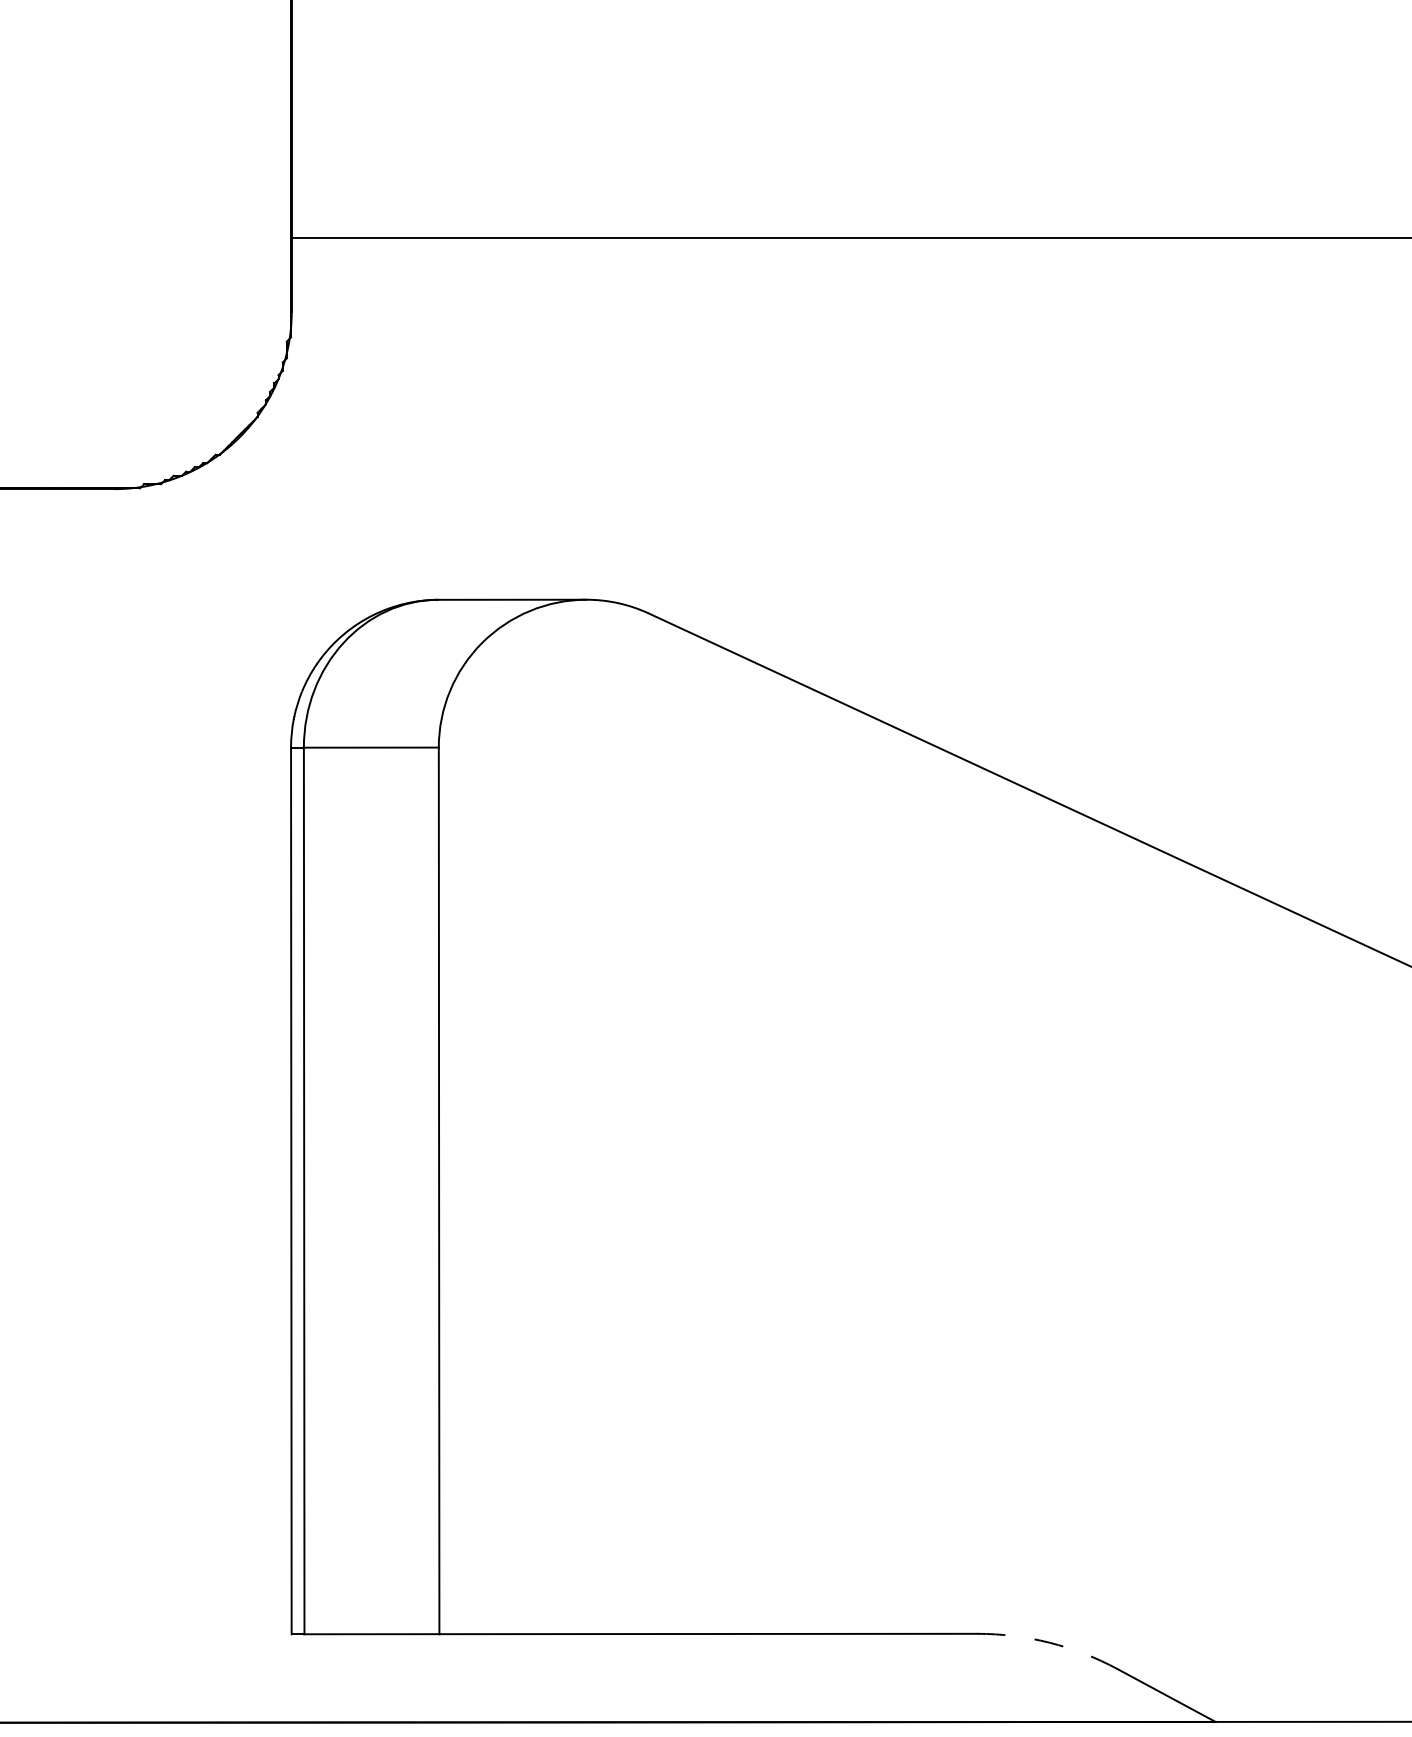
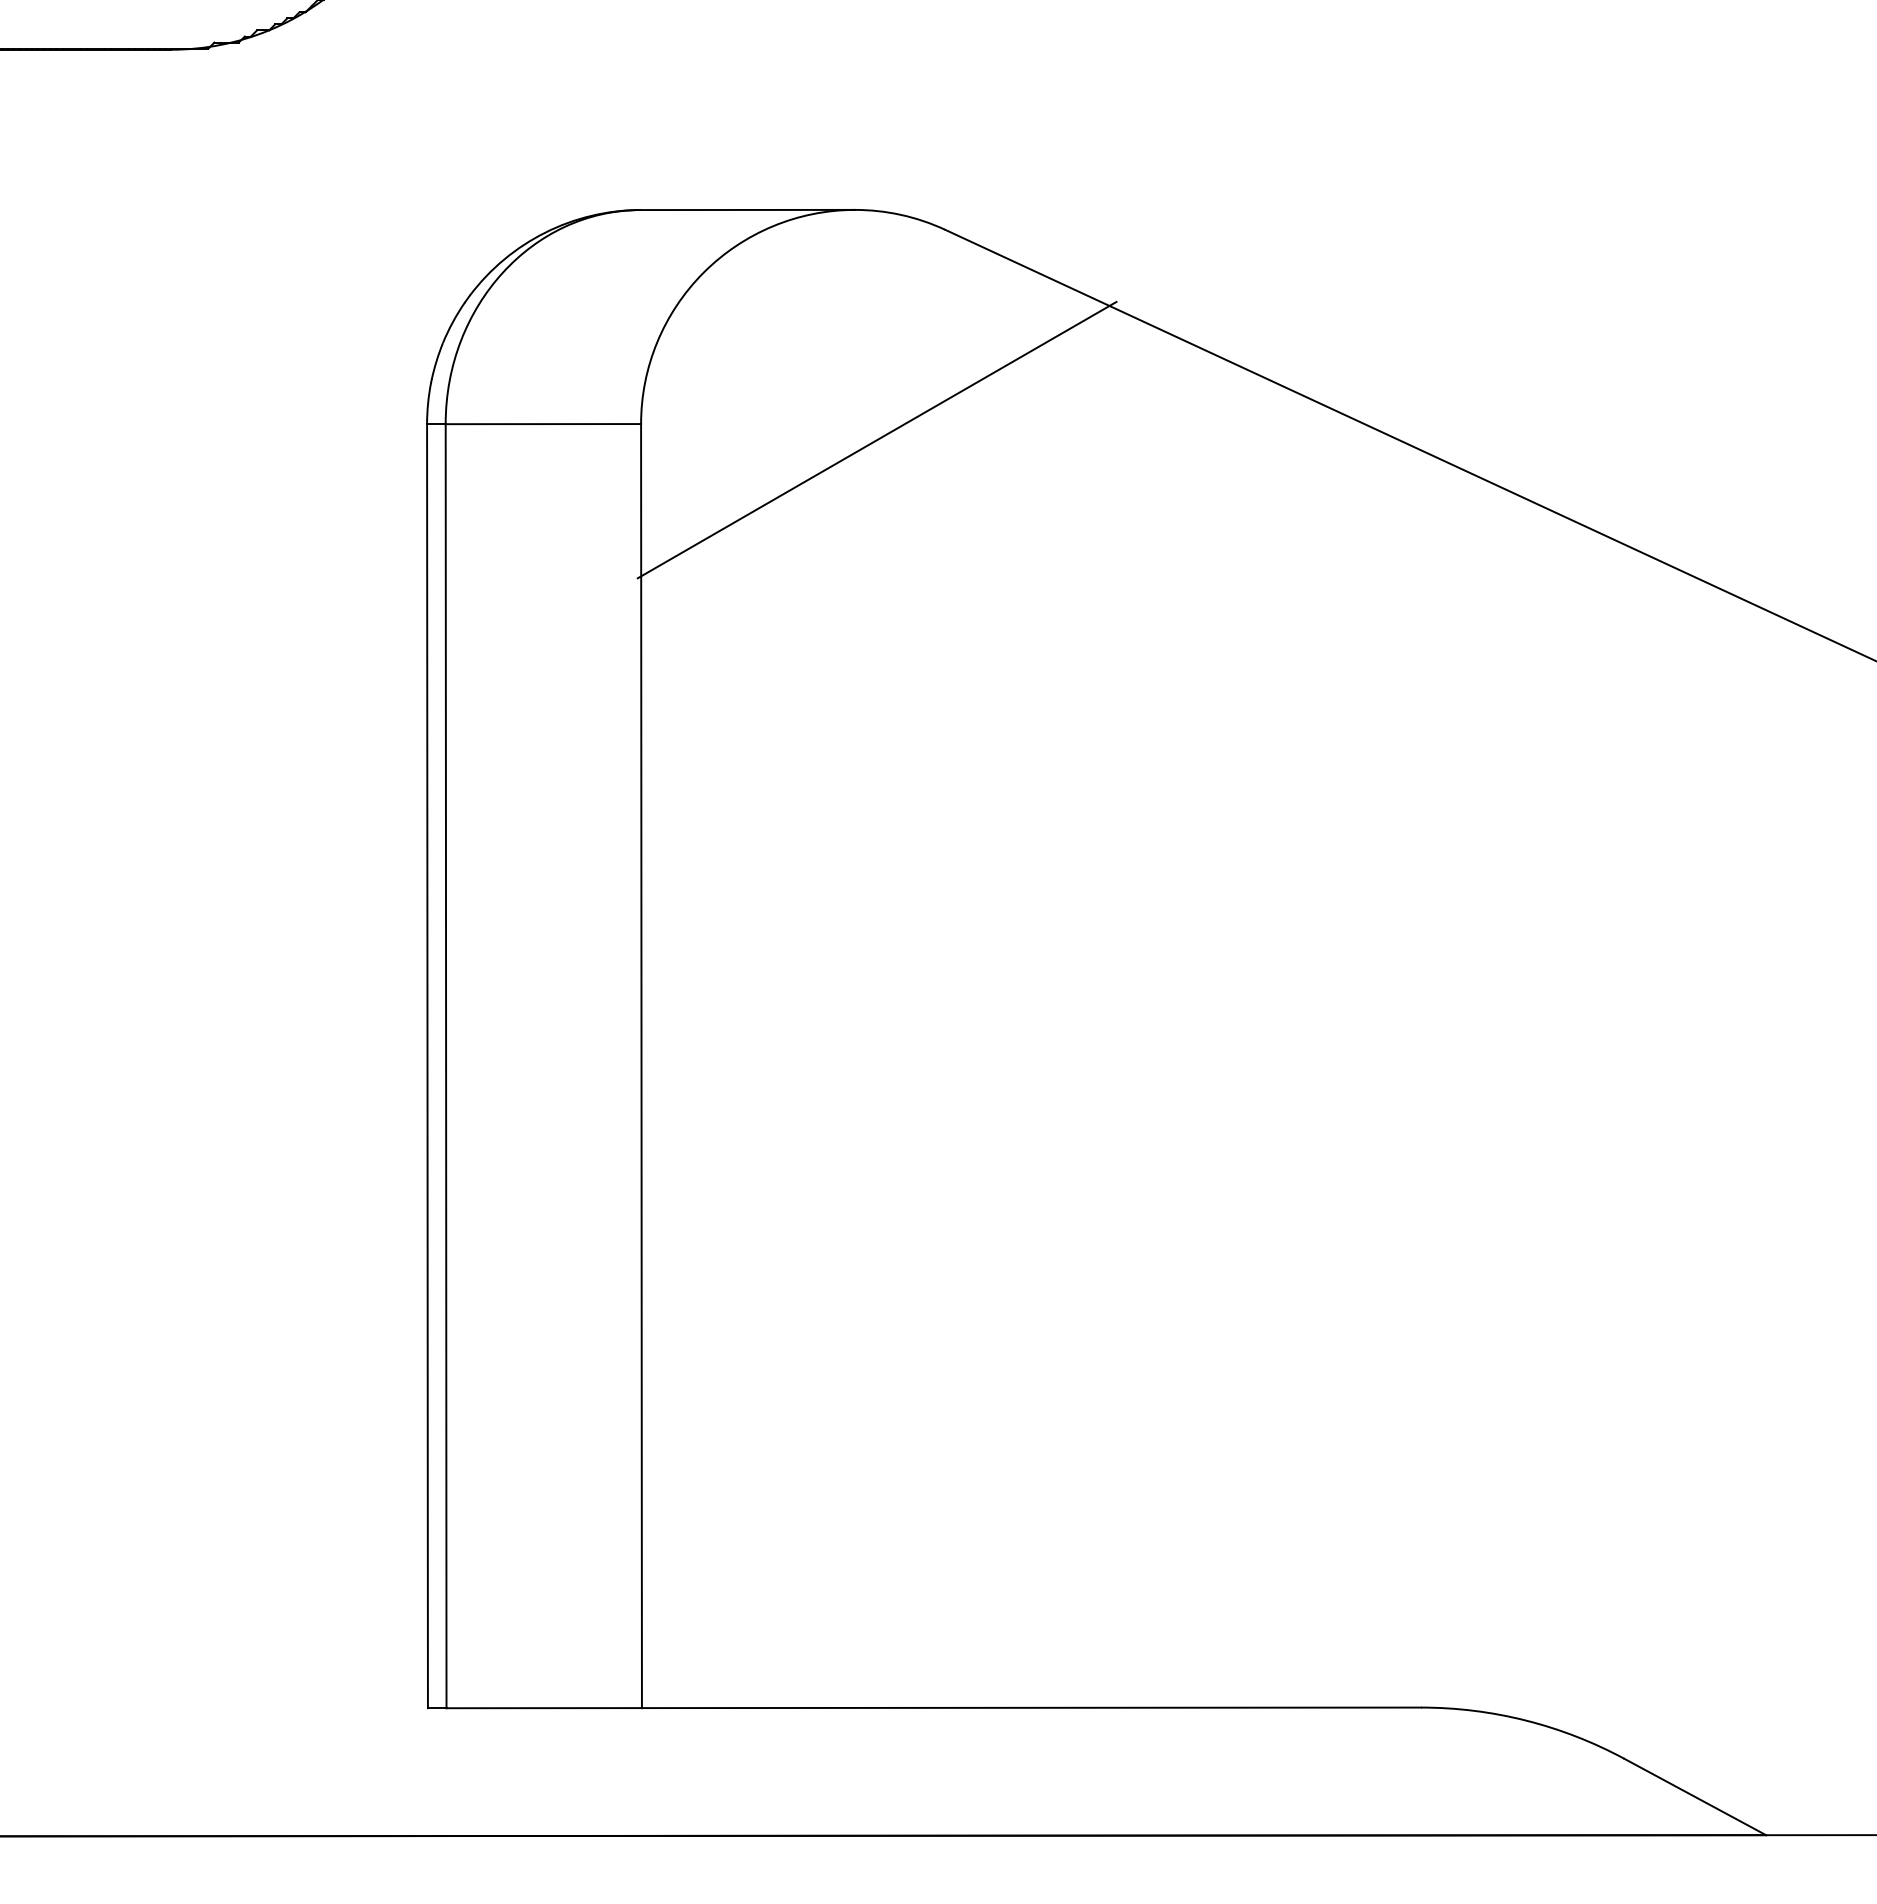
line: (601, 758) -> (876, 439), added
arc: (1049, 1642) -> (1525, 1720), dashed -> solid

